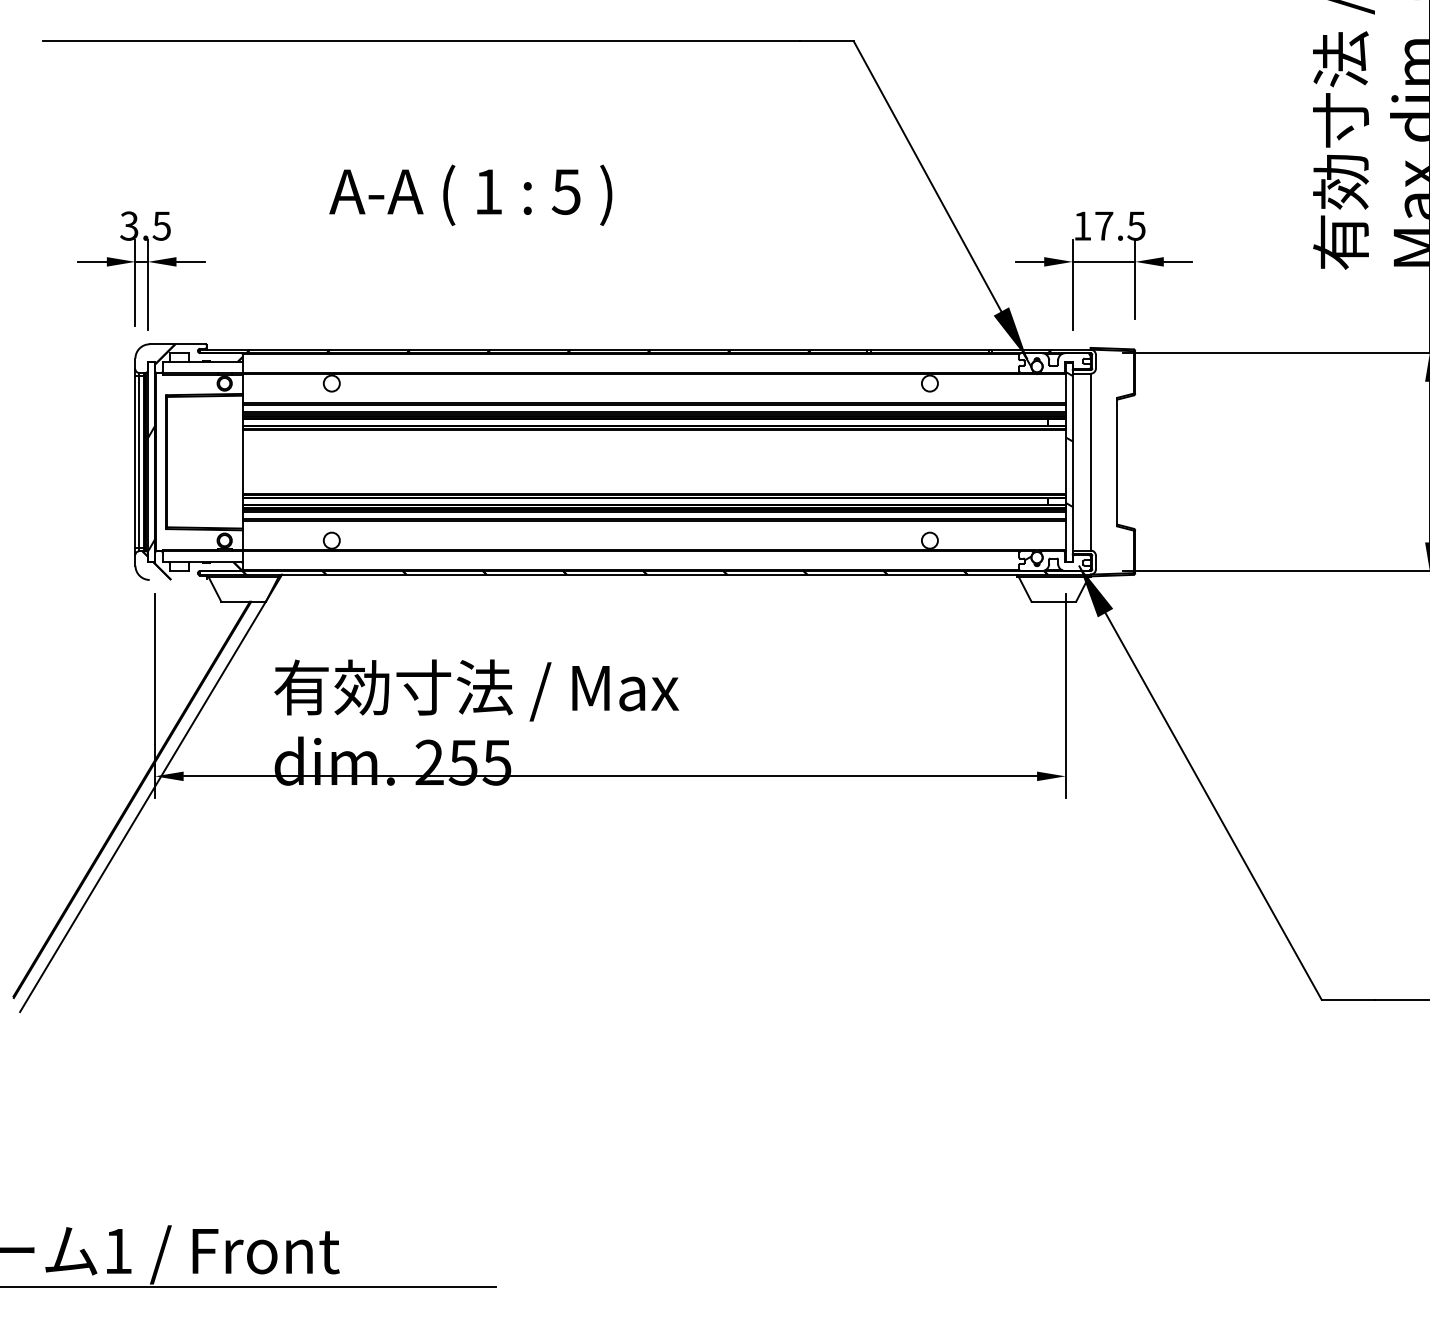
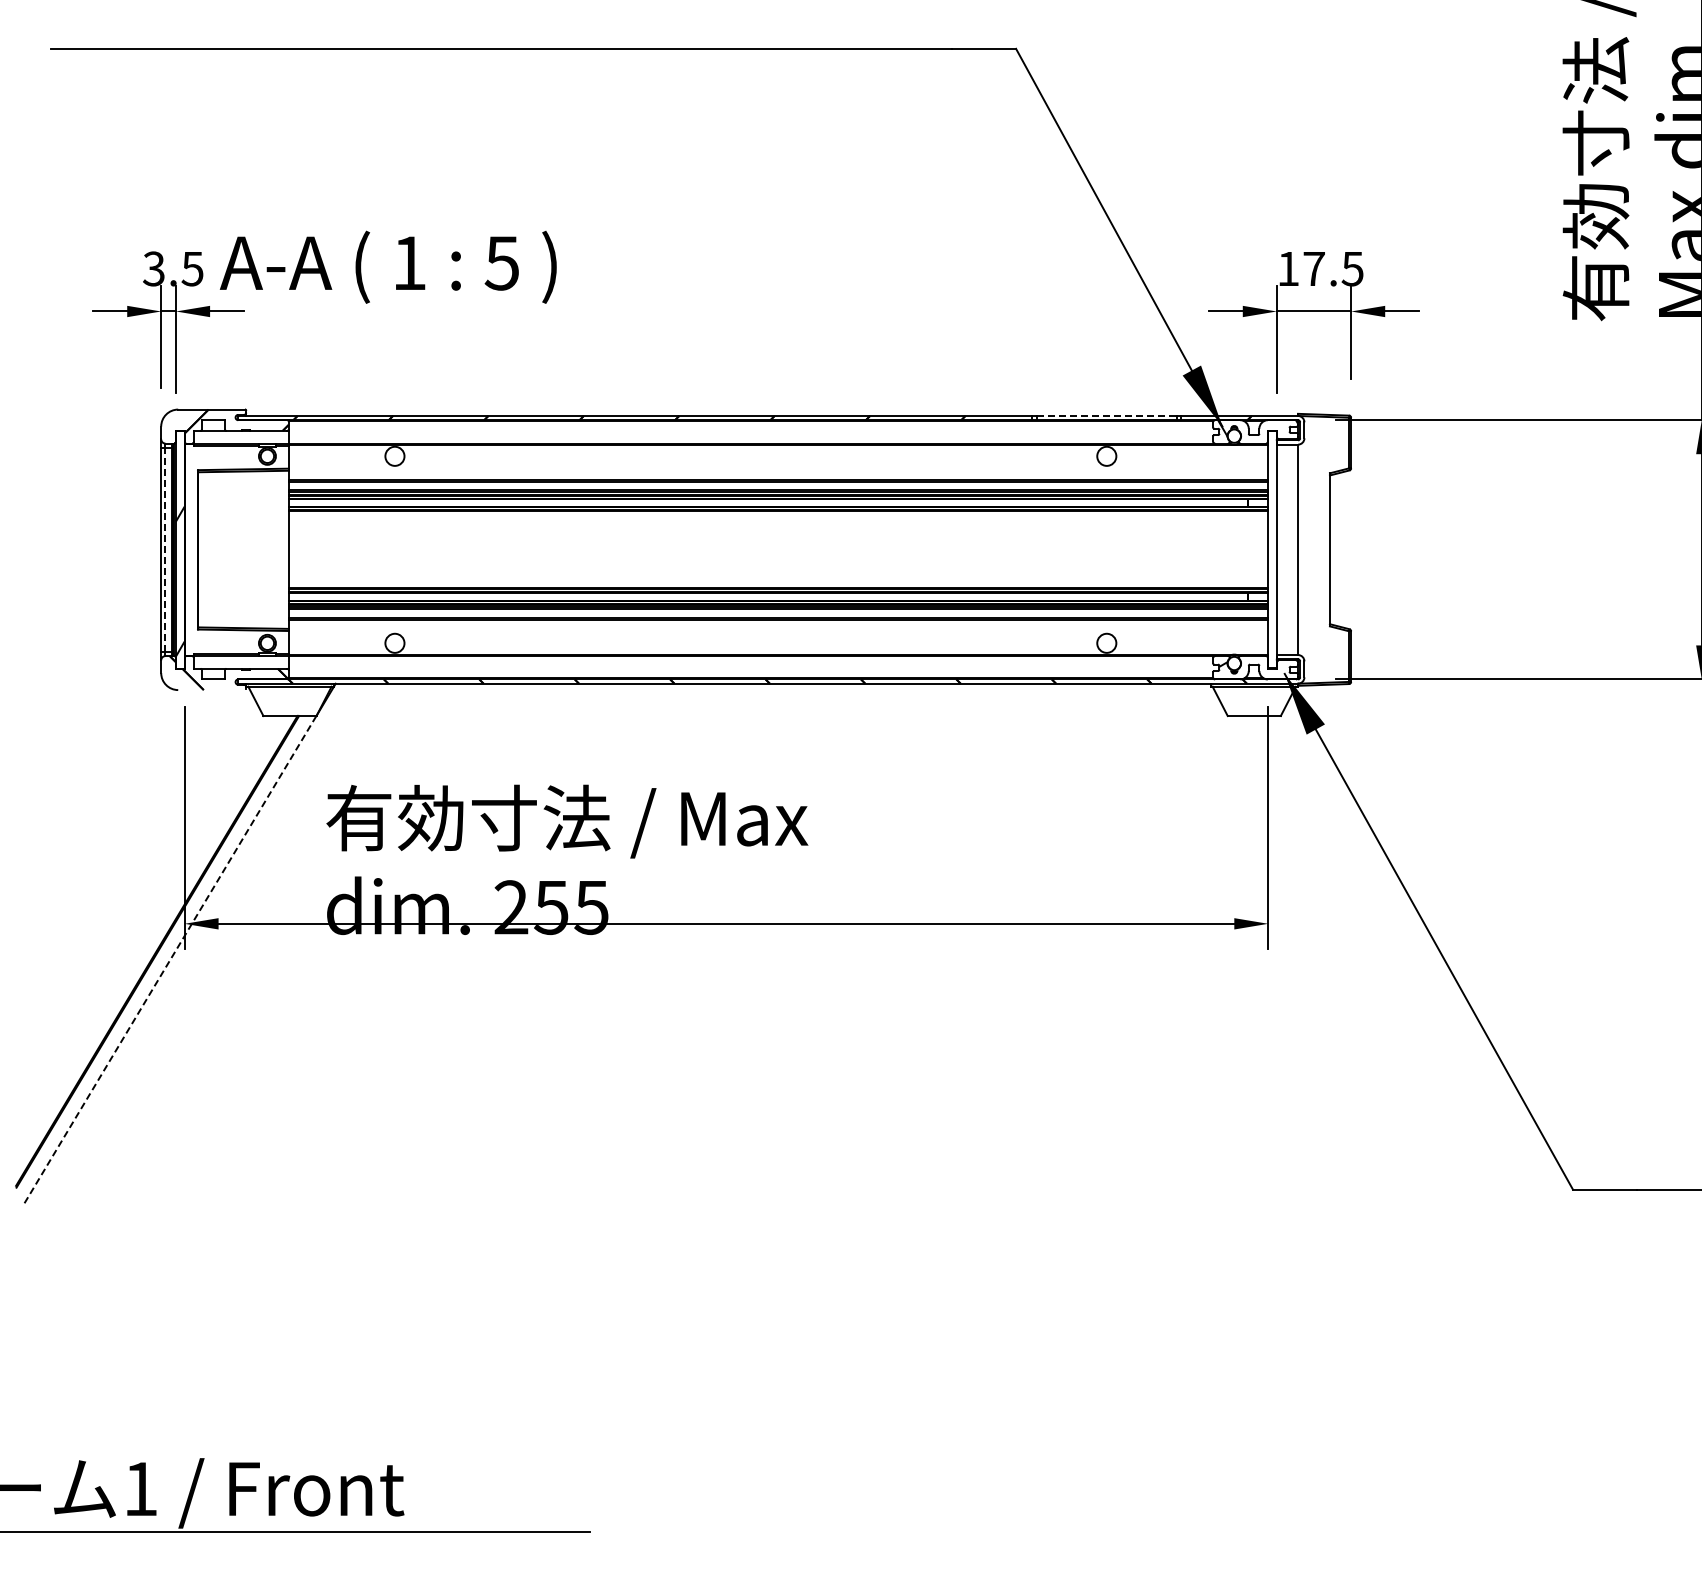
text: (470, 194) -> (387, 266), moved
line: (930, 349) -> (1107, 415), solid -> dashed
hatch: (1069, 439) -> (1272, 522), removed
line: (139, 461) -> (165, 549), solid -> dashed
line: (143, 807) -> (170, 960), solid -> dashed

